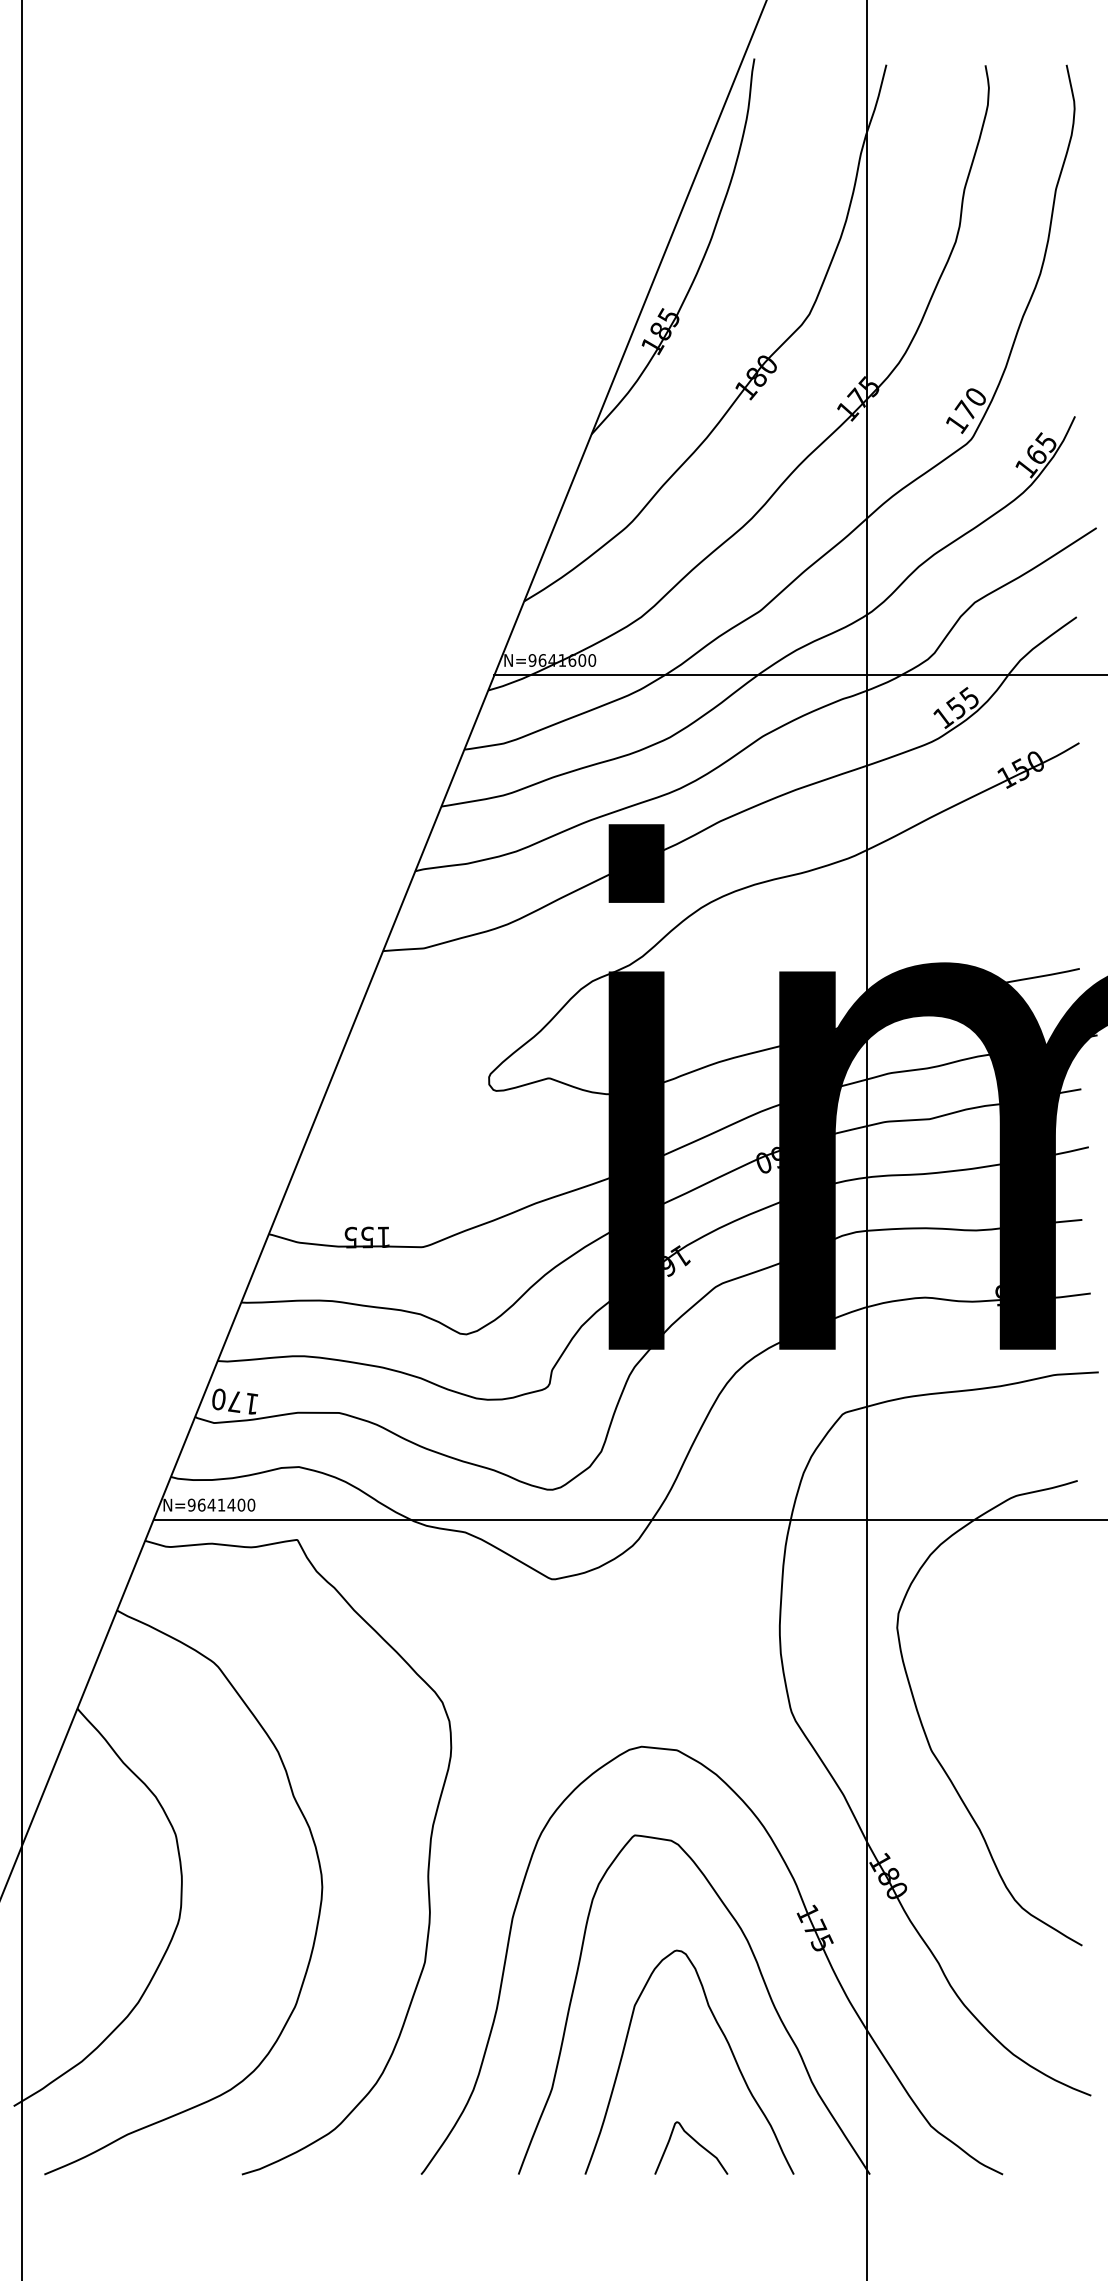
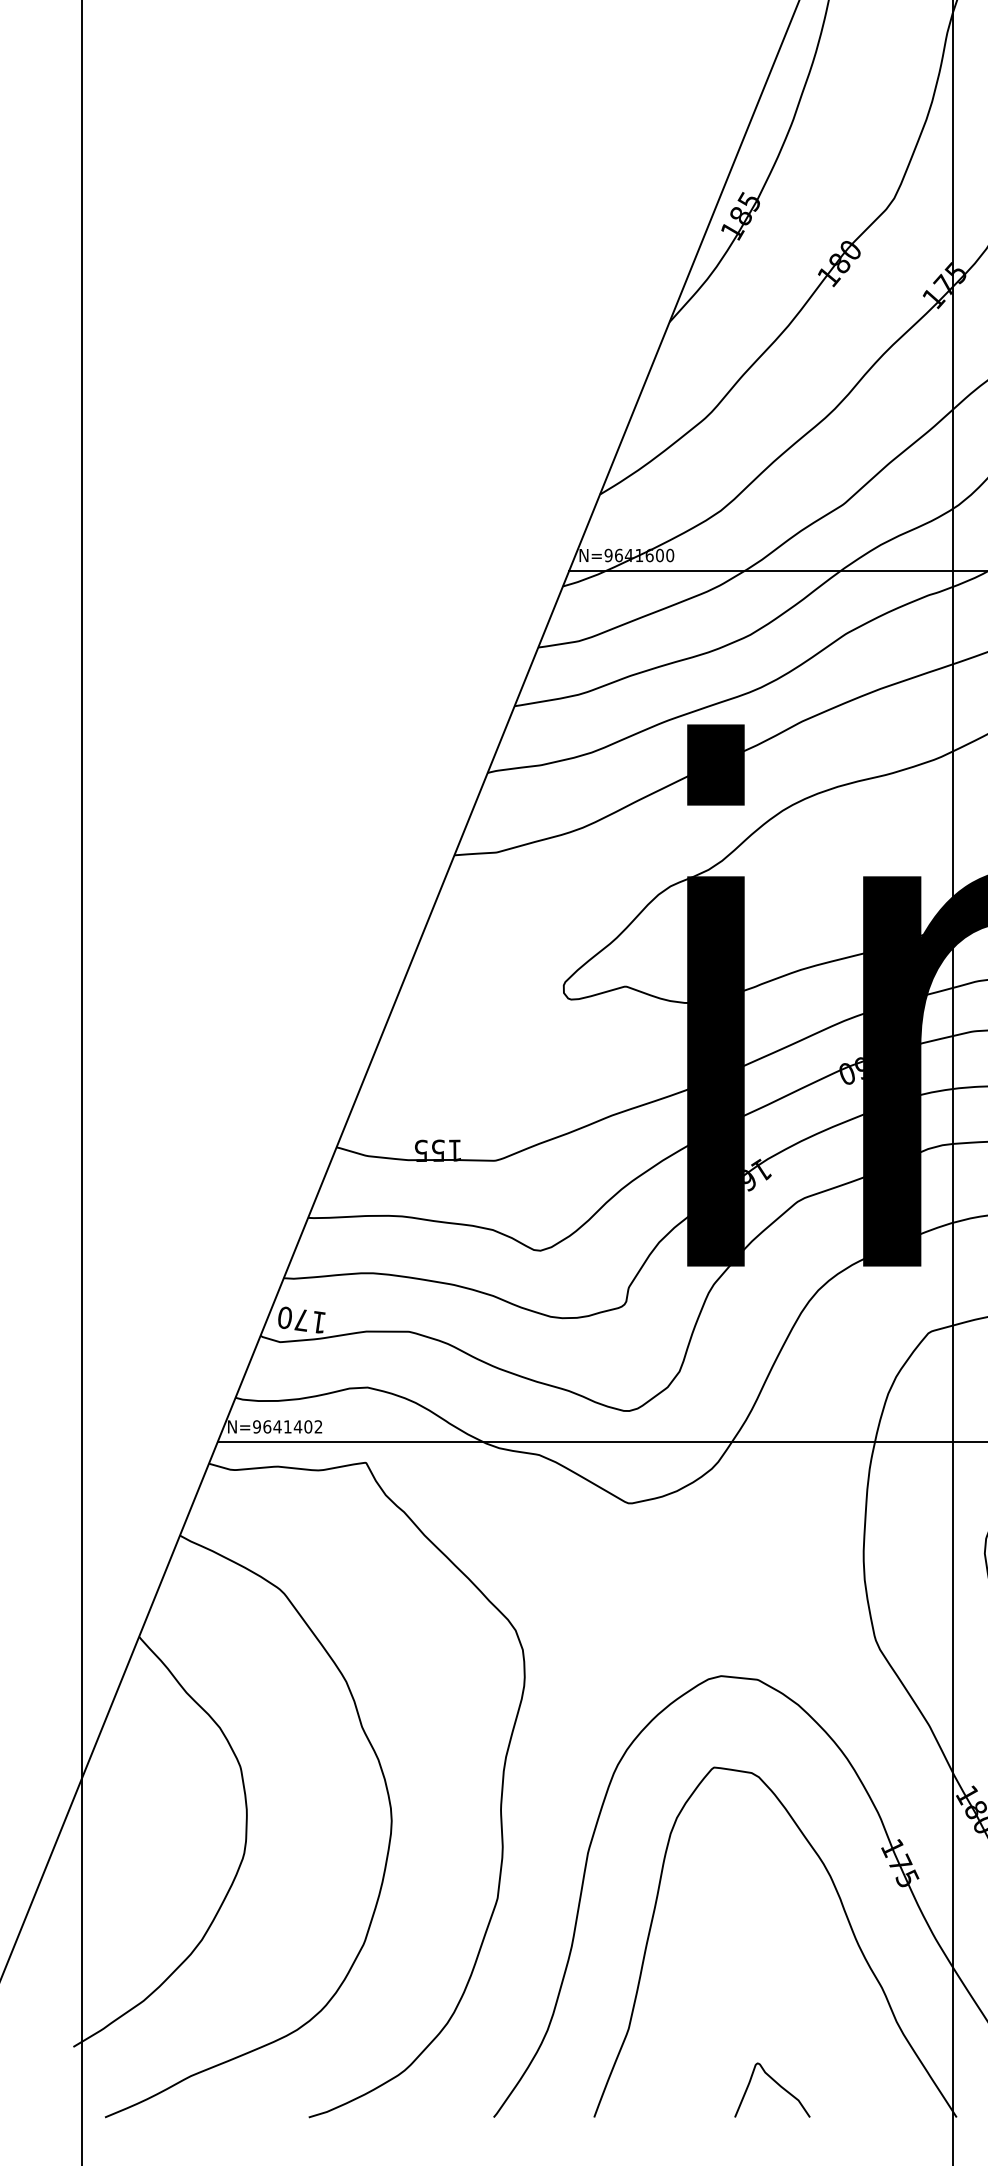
text: (251, 1504) -> (318, 1426), N=9641400 -> N=9641402
curve: (728, 2046) -> (810, 1985), removed

